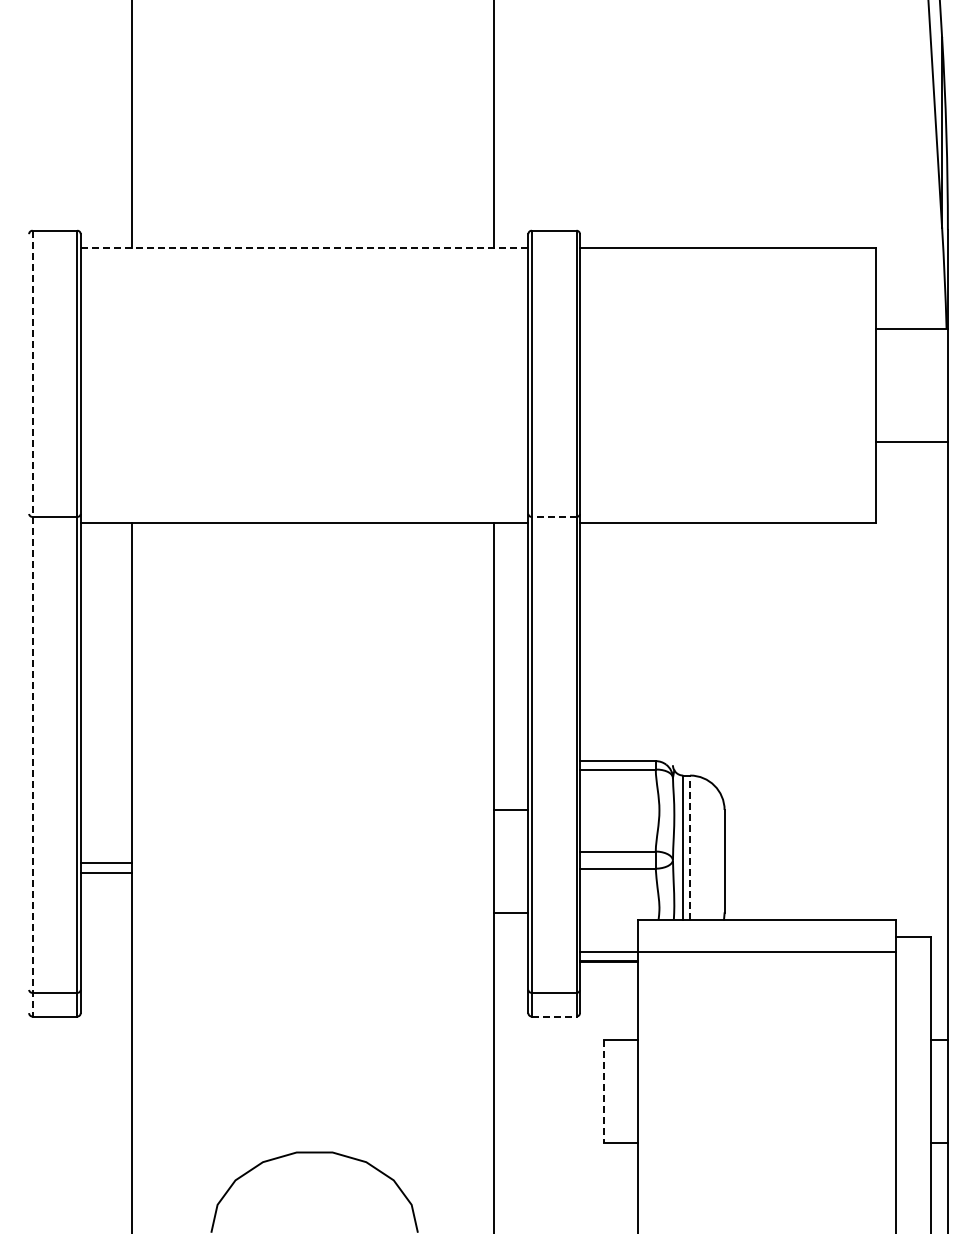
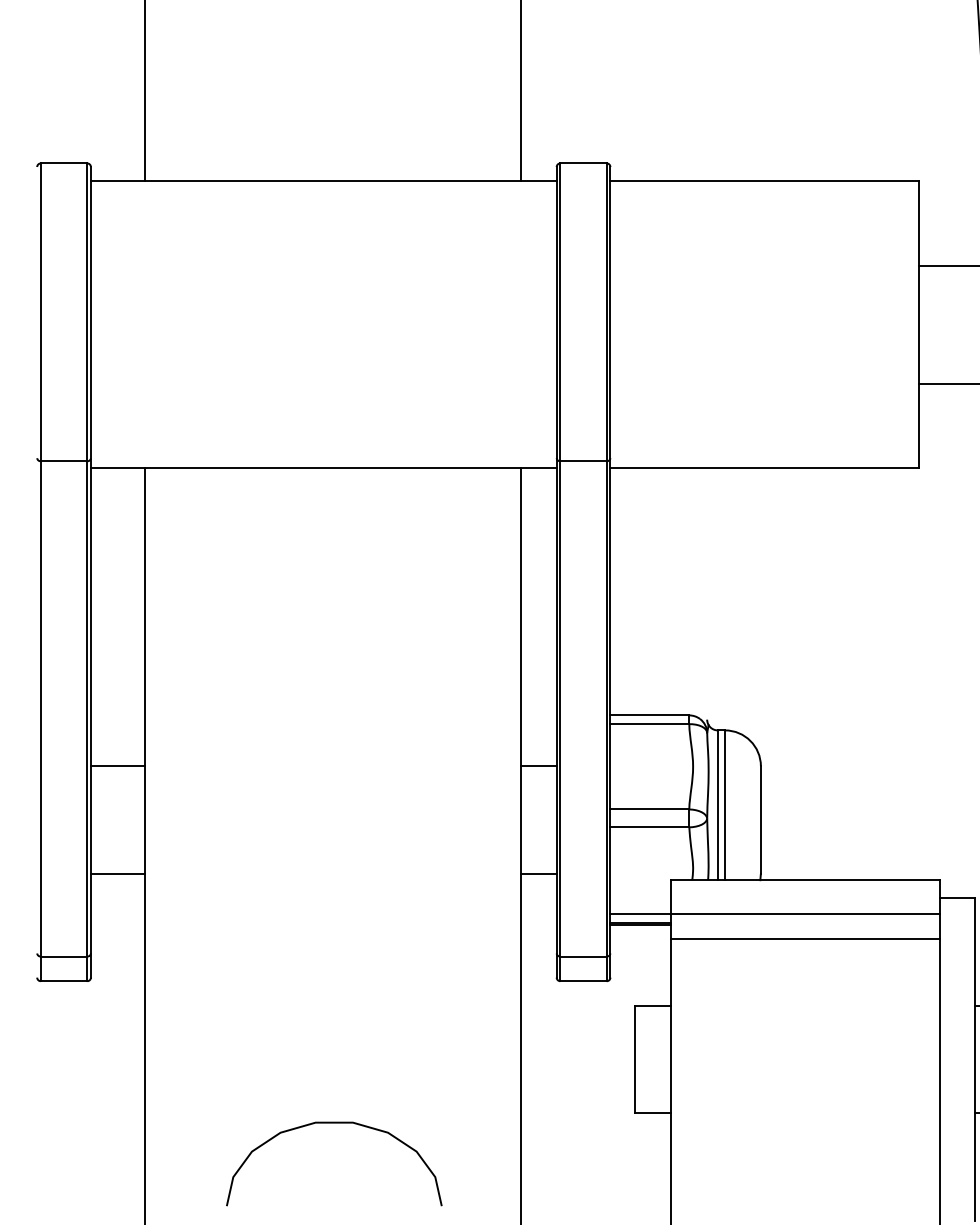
line: (304, 247) -> (323, 180), dashed -> solid
line: (553, 516) -> (582, 460), dashed -> solid
line: (32, 623) -> (40, 572), dashed -> solid
line: (690, 847) -> (725, 805), dashed -> solid
line: (106, 862) -> (117, 765), moved
line: (106, 873) -> (117, 873), moved
line: (766, 975) -> (804, 938), added
line: (554, 1016) -> (583, 981), dashed -> solid
line: (603, 1091) -> (634, 1059), dashed -> solid

